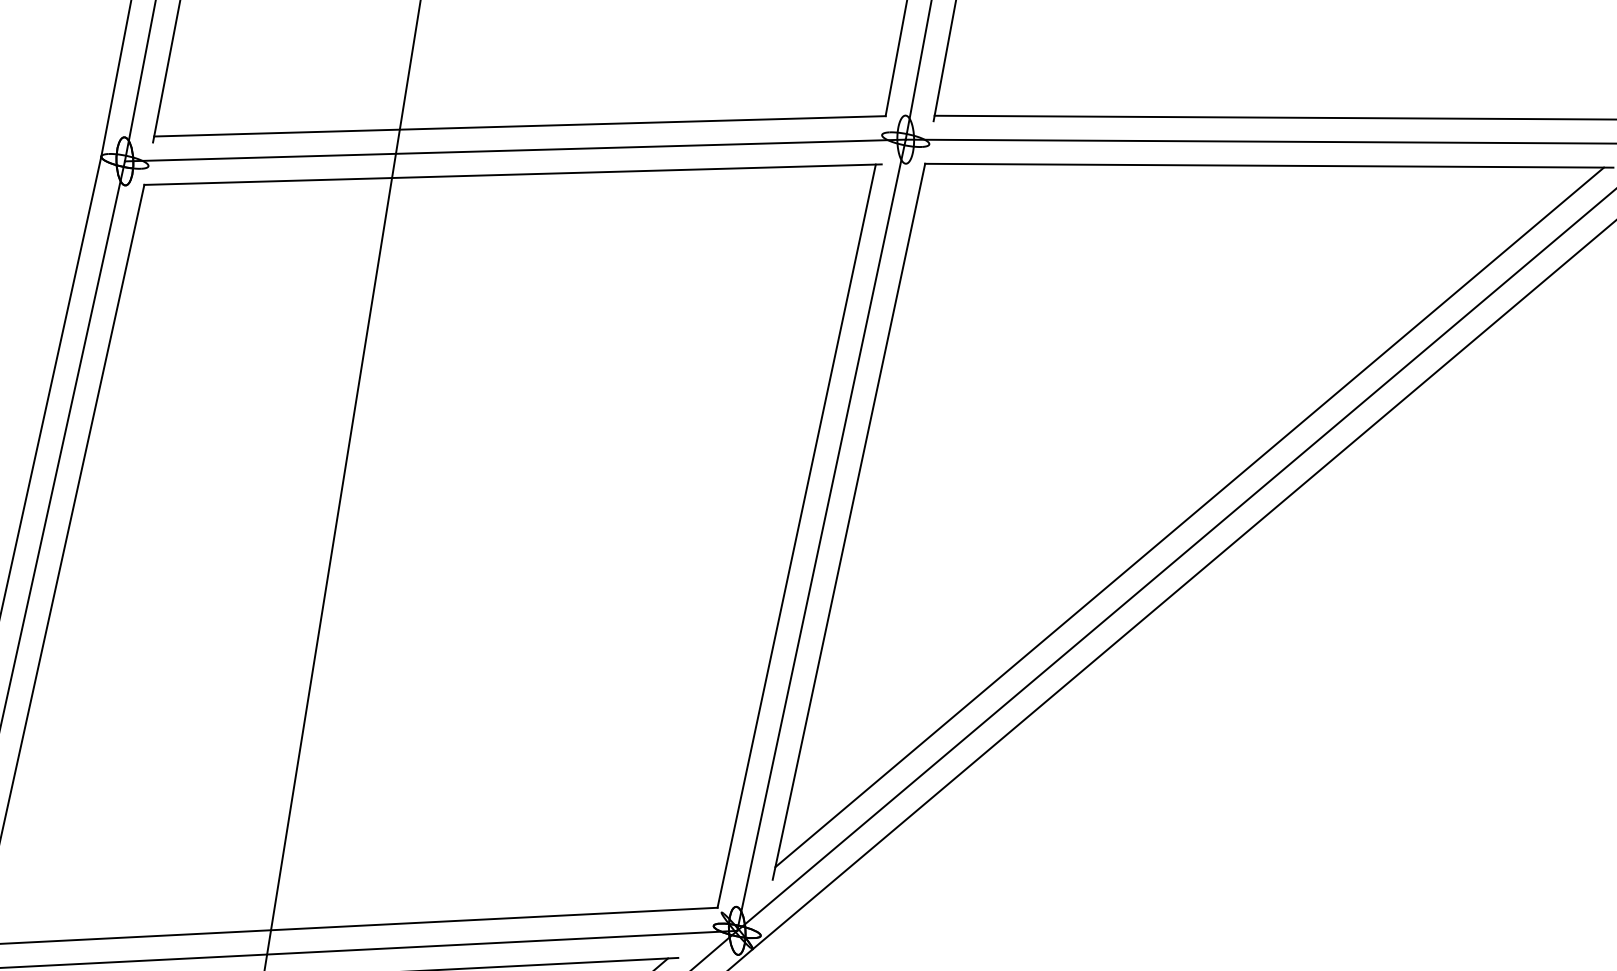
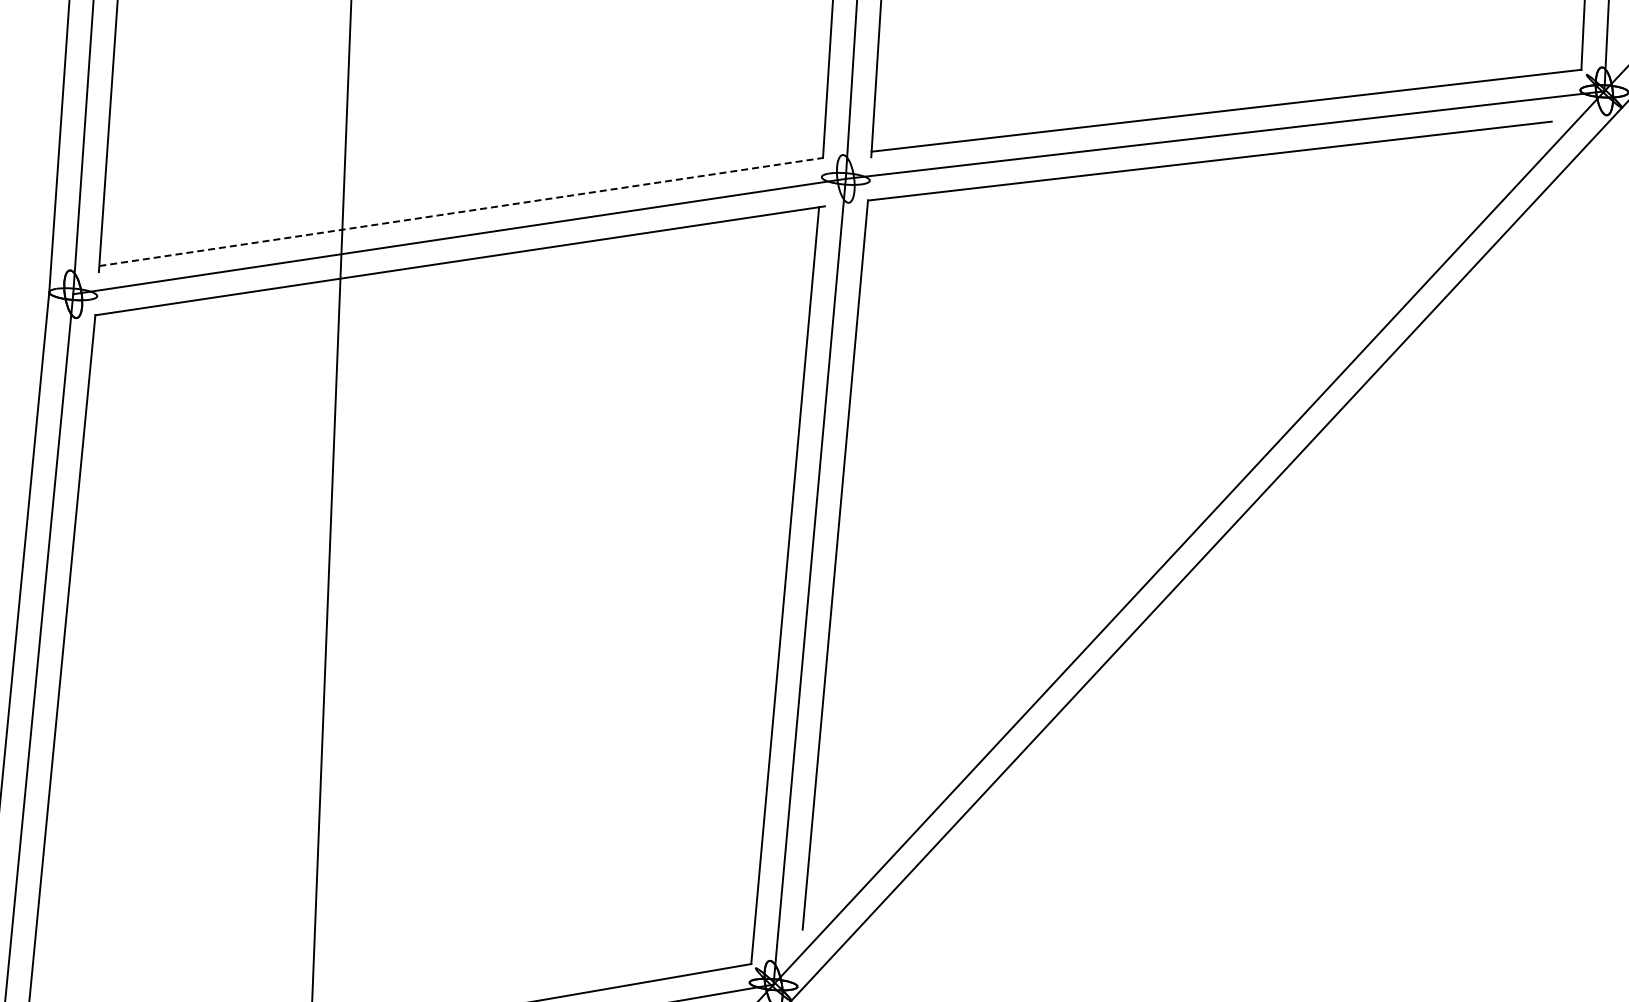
line: (520, 126) -> (461, 212), solid -> dashed
line: (1189, 517) -> (1172, 519), removed

